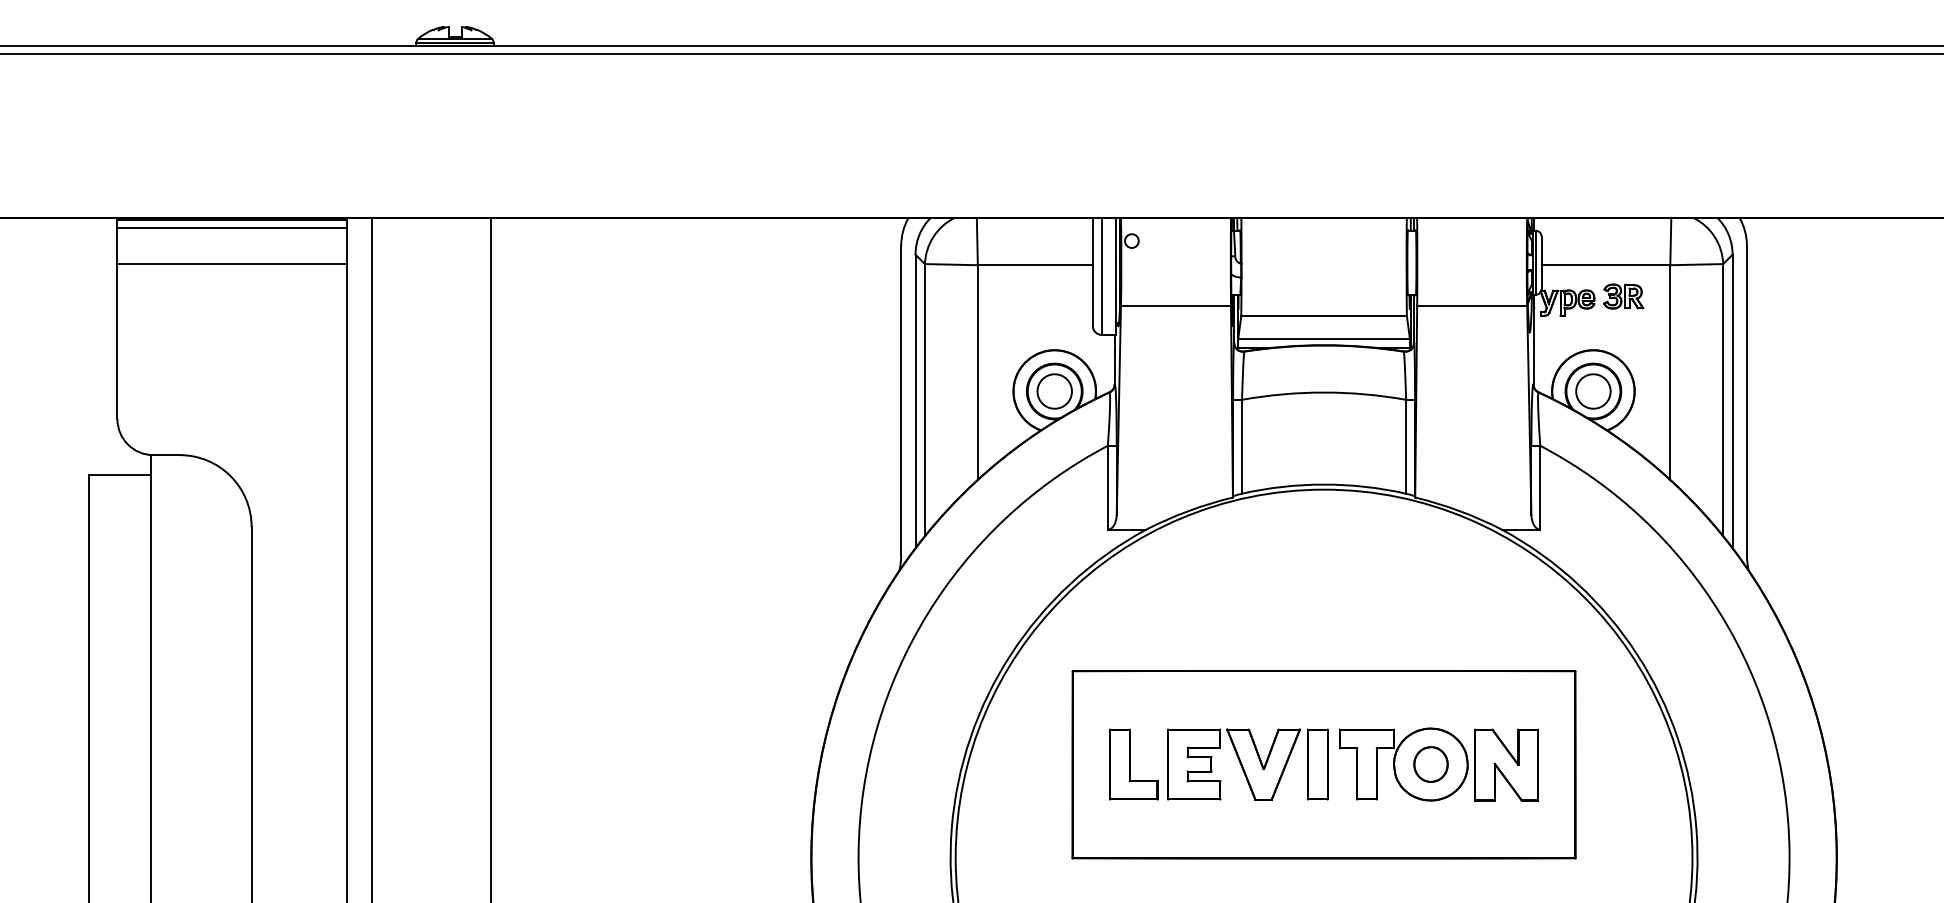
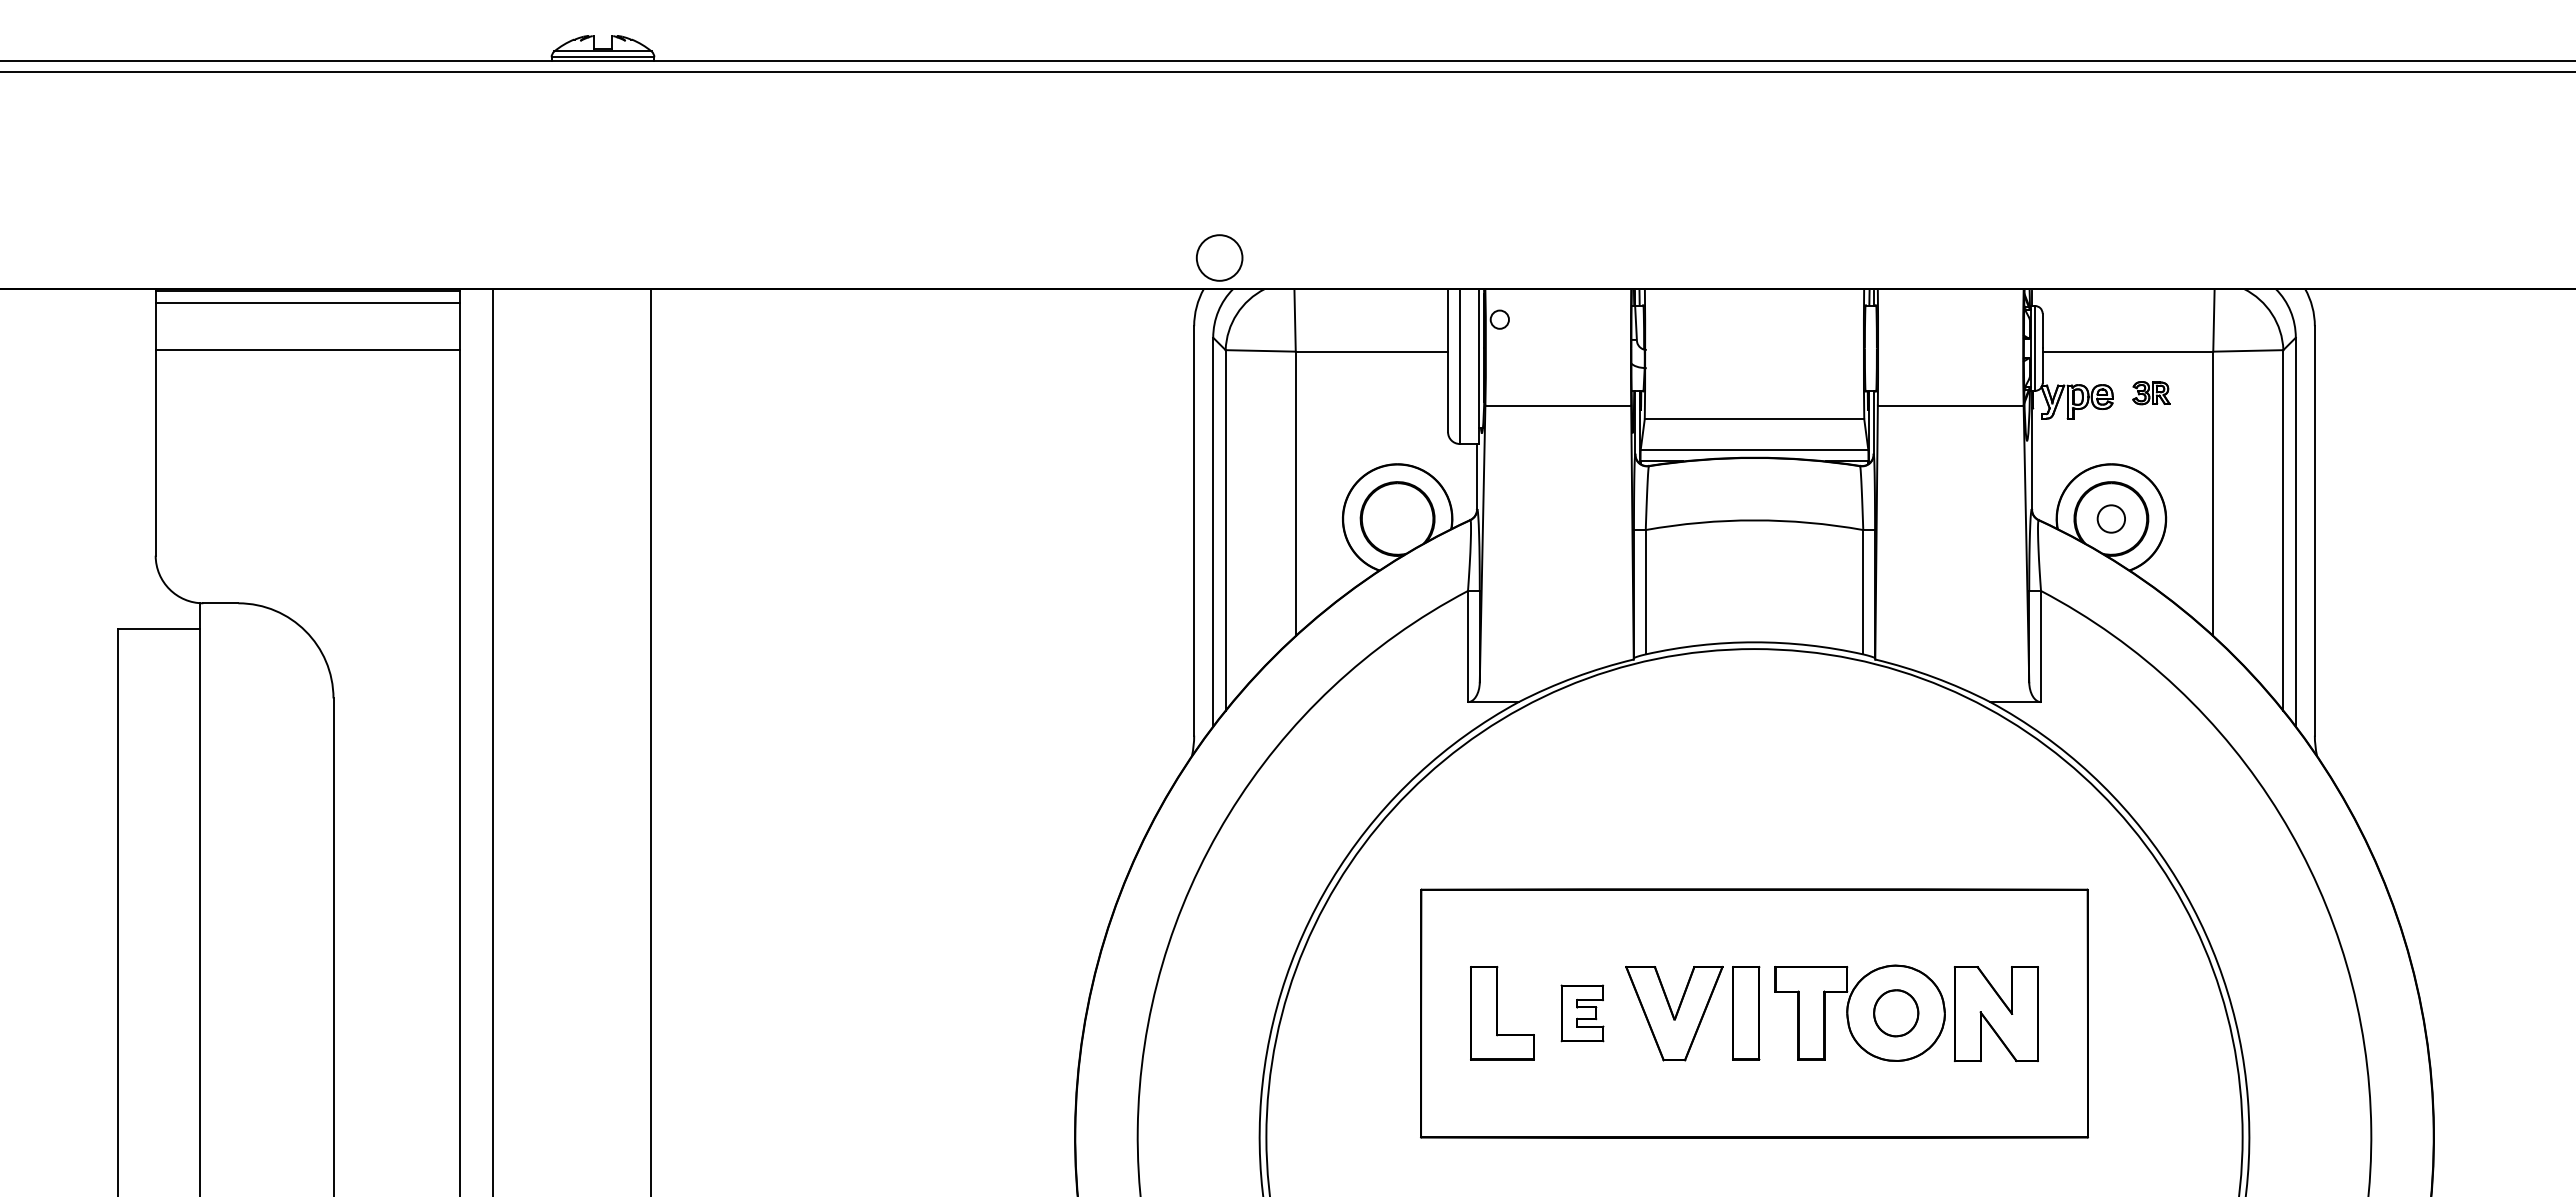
part: (1623, 296) -> (2151, 392), size x0.7
circle: (1054, 391) -> (1219, 257), moved
circle: (1593, 391) -> (2111, 518), size x0.6
part: (1194, 764) -> (1582, 1013), size x0.6

